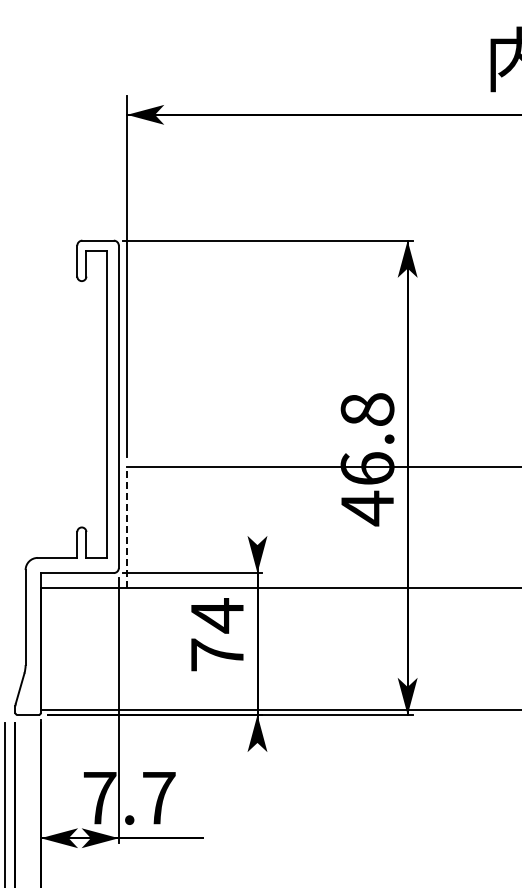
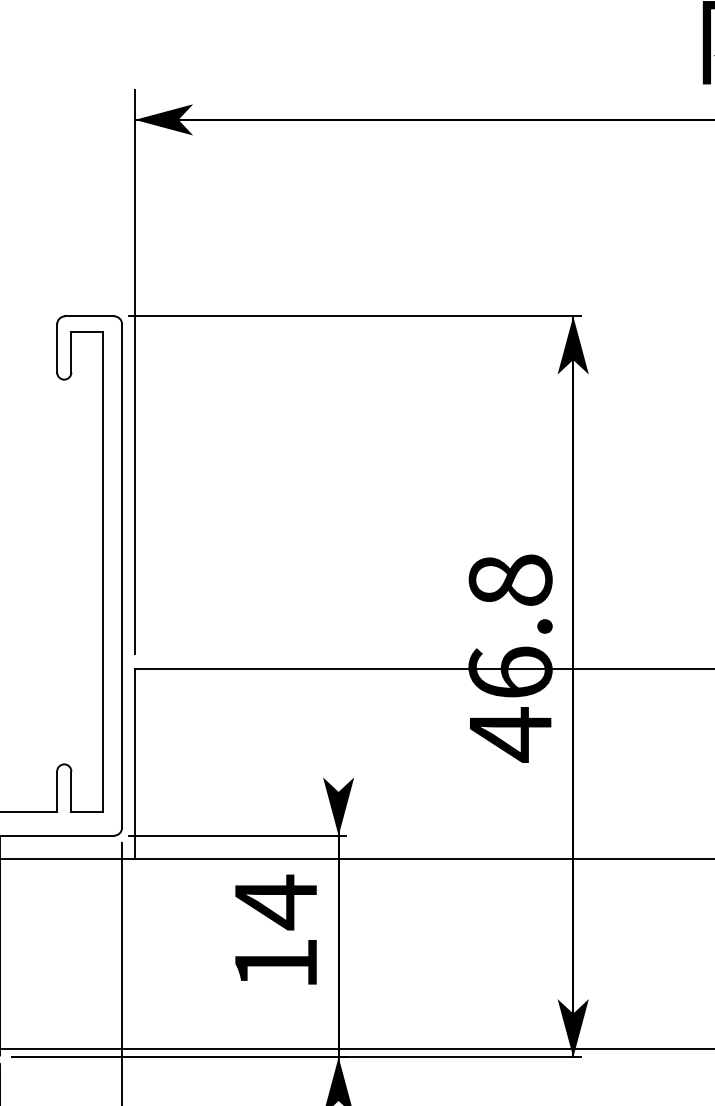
line: (127, 527) -> (135, 764), dashed -> solid
text: (217, 654) -> (276, 962), 74 -> 14

